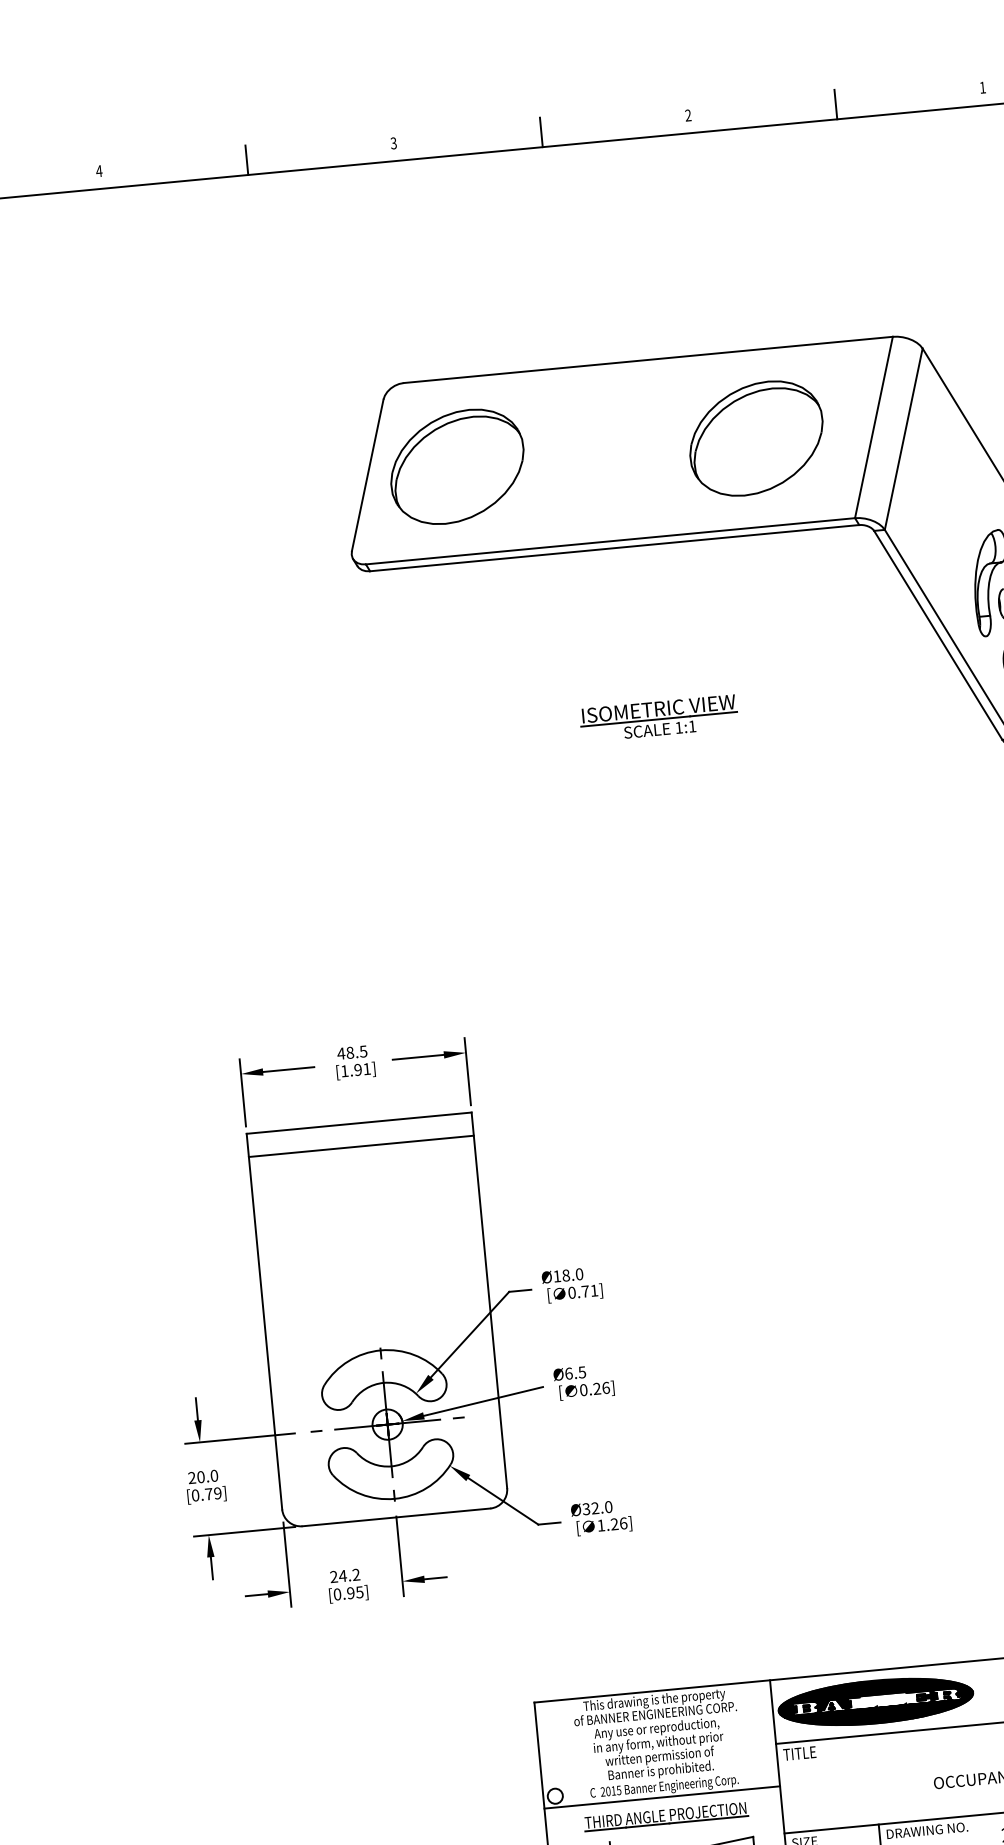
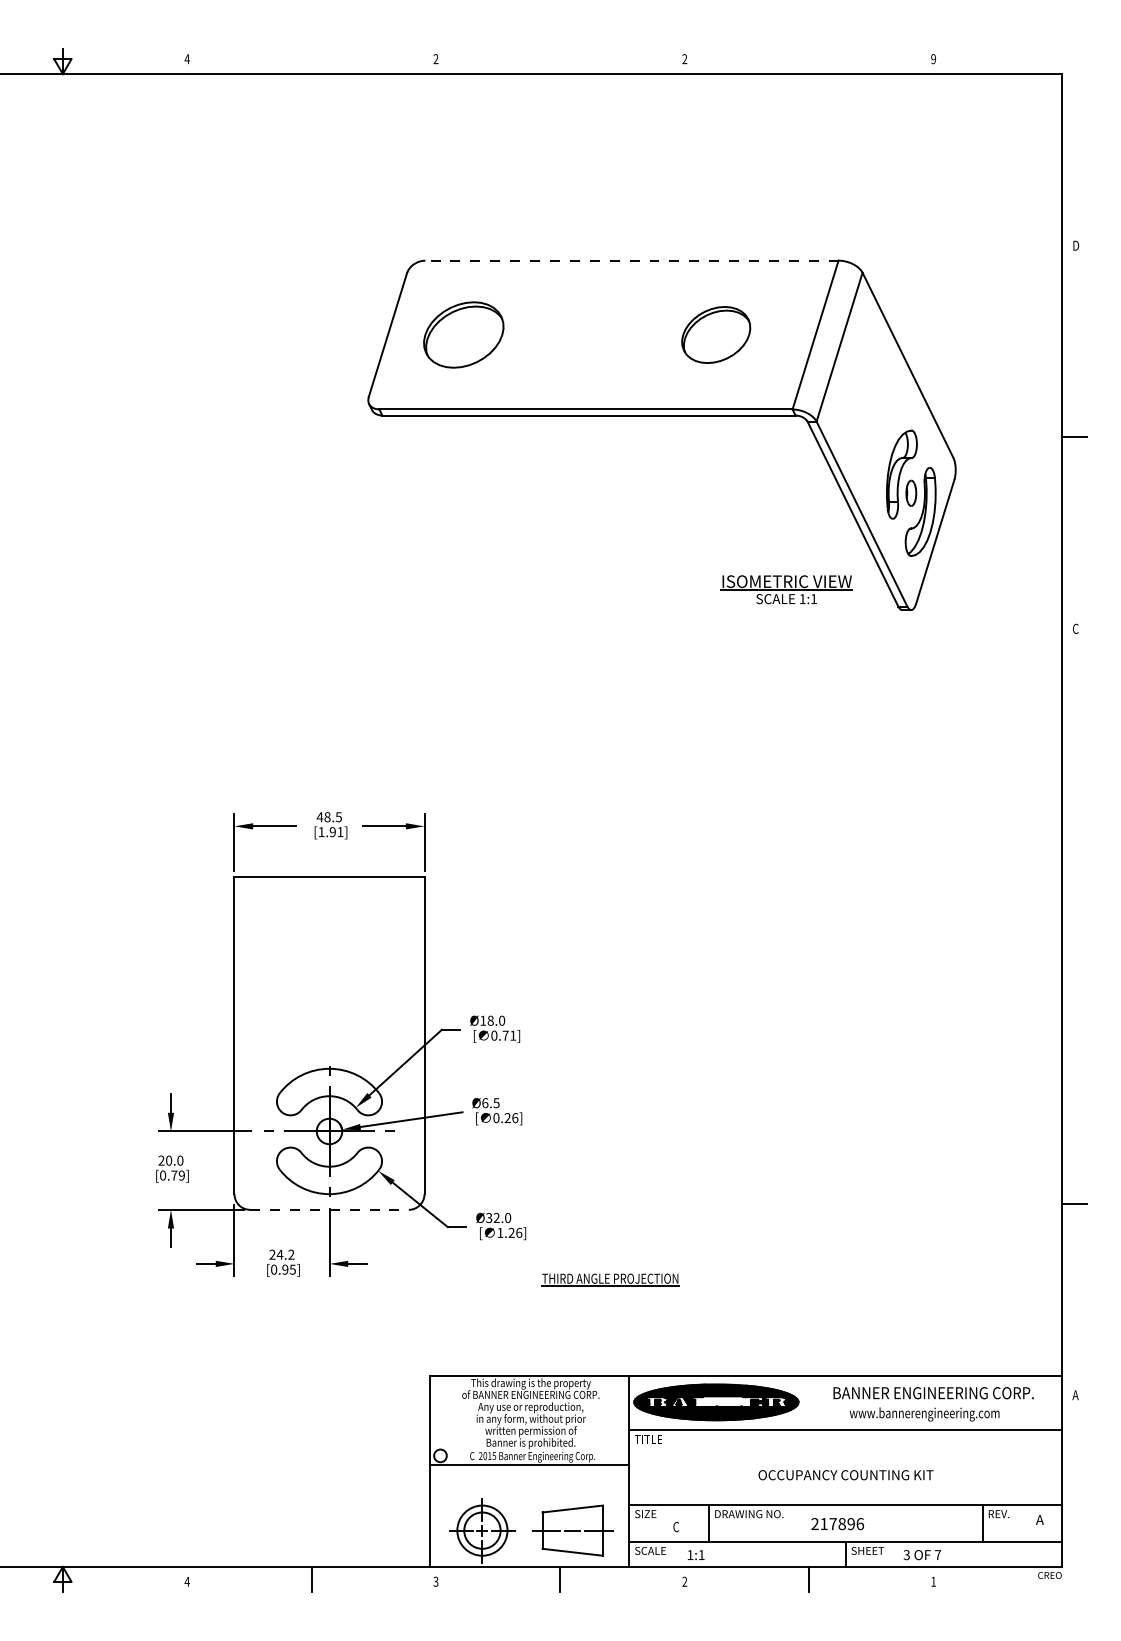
text: (982, 88) -> (933, 59), 1 -> 9
line: (836, 104) -> (809, 61), removed
line: (541, 132) -> (560, 61), removed
text: (393, 143) -> (435, 59), 3 -> 2
line: (246, 160) -> (311, 61), removed
line: (647, 359) -> (631, 260), solid -> dashed
part: (755, 438) -> (715, 334), size x0.6
part: (457, 466) -> (463, 334), size x0.7
part: (658, 718) -> (786, 589), moved
line: (361, 1146) -> (329, 896), removed
line: (397, 1516) -> (330, 1209), solid -> dashed
part: (665, 1816) -> (610, 1279), moved

